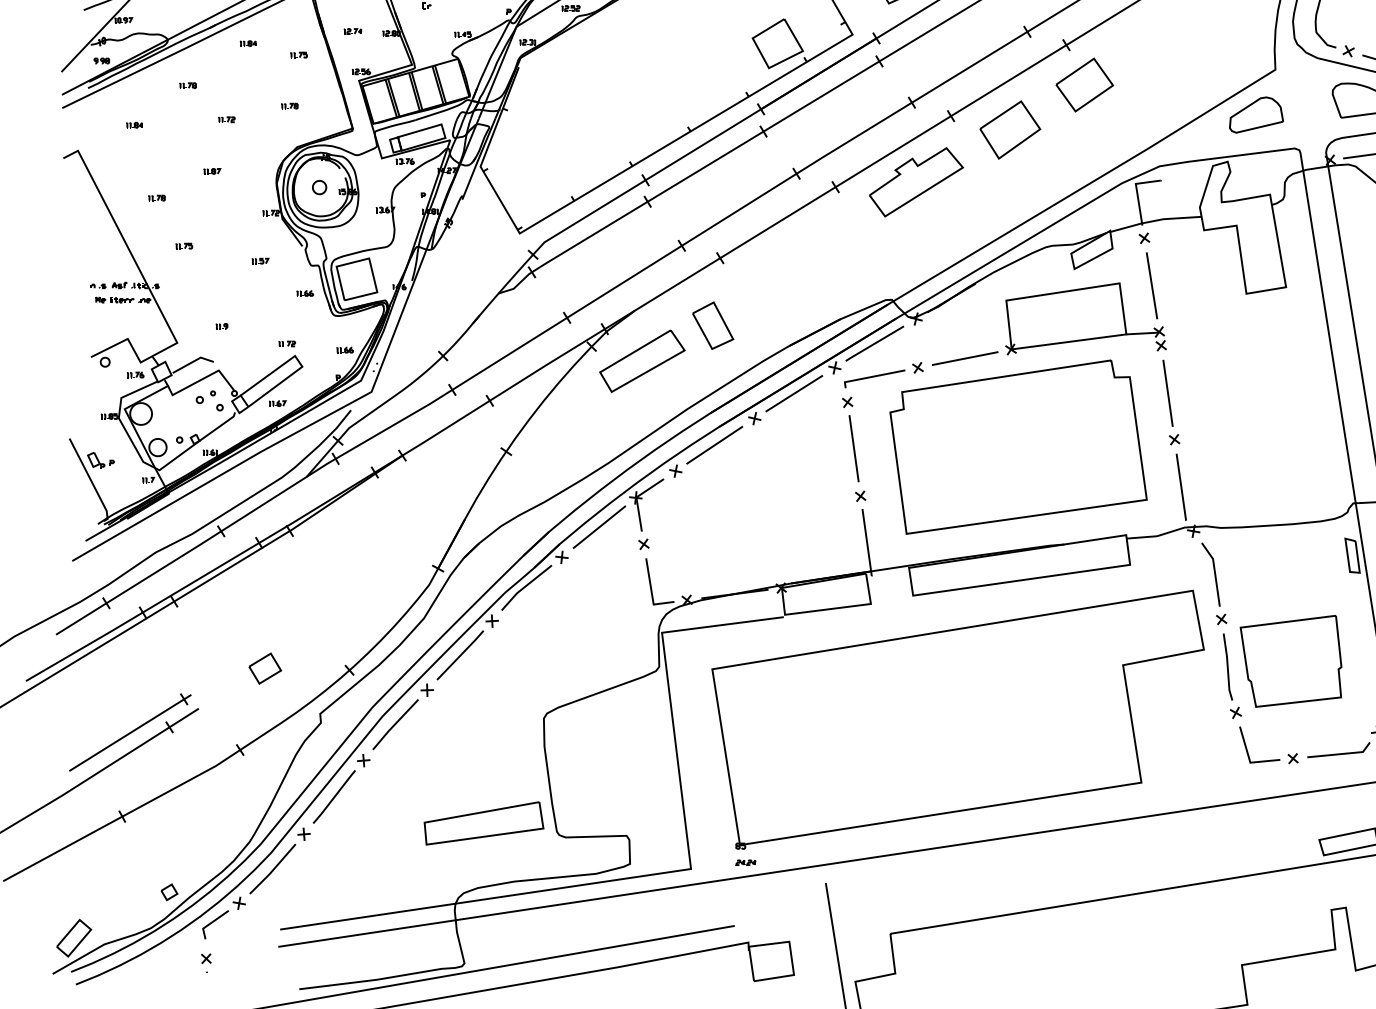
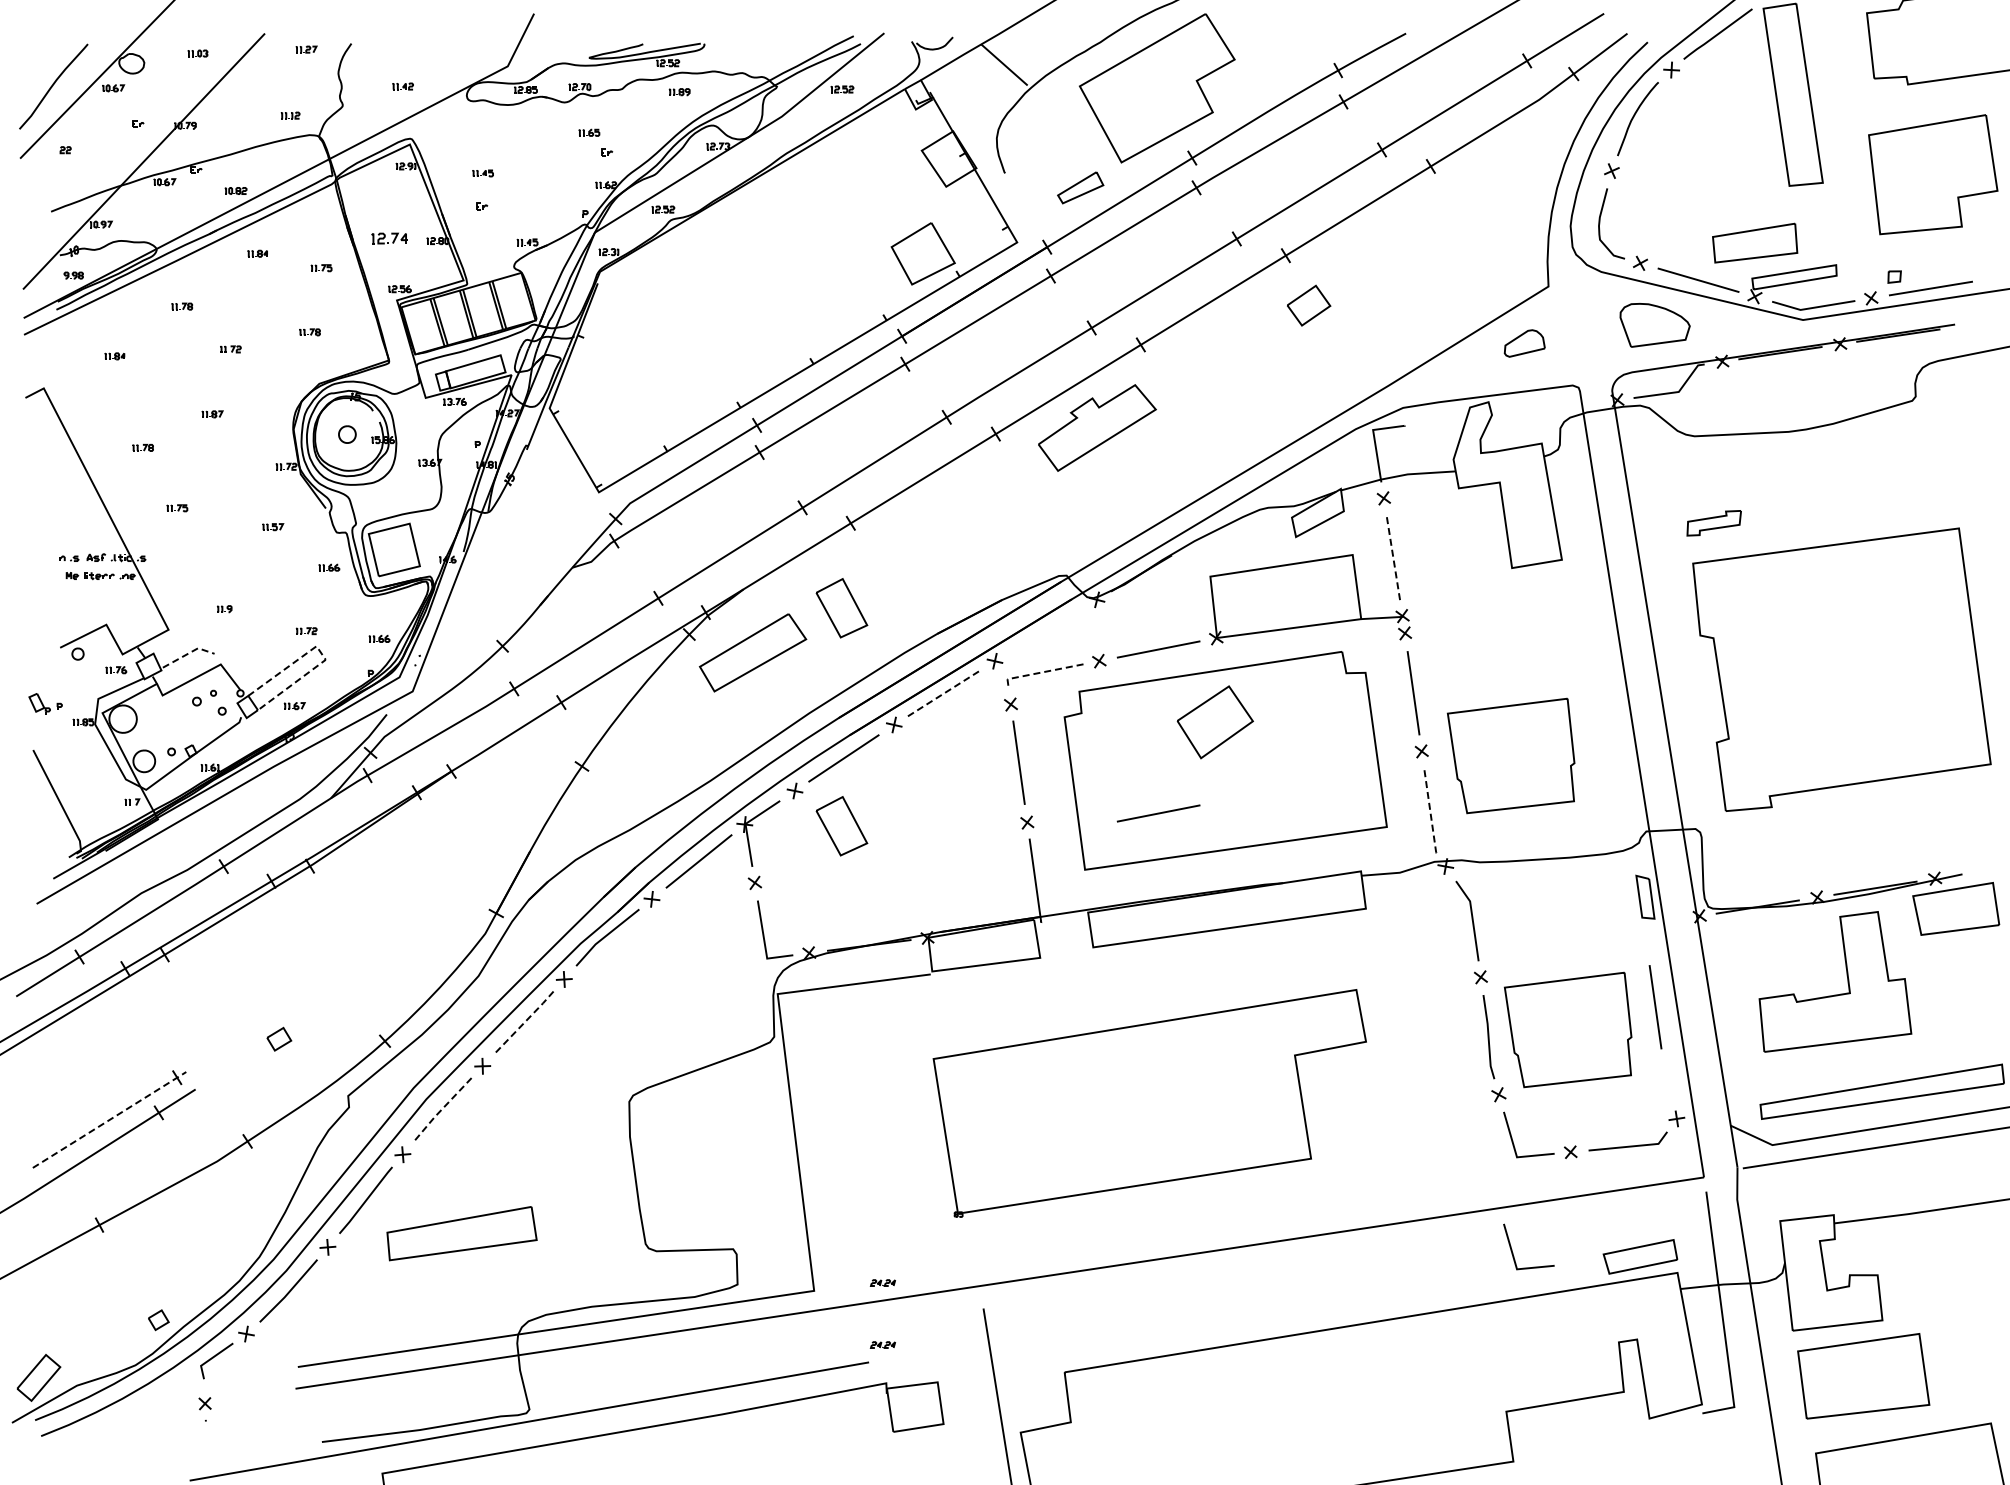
part: (352, 31) -> (388, 238), size x1.6
part: (1084, 84) -> (1308, 305), size x0.6
part: (1256, 115) -> (1524, 343), size x0.6
part: (1009, 130) -> (1214, 722), moved
line: (1152, 286) -> (1393, 558), solid -> dashed
line: (874, 343) -> (1044, 630), removed
line: (193, 361) -> (188, 653), solid -> dashed
line: (298, 361) -> (321, 653), solid -> dashed
line: (871, 376) -> (1040, 672), solid -> dashed
line: (793, 393) -> (943, 693), solid -> dashed
part: (1245, 442) -> (1510, 755), added
part: (100, 460) -> (45, 703), moved
line: (1181, 487) -> (1430, 811), solid -> dashed
line: (965, 489) -> (1158, 813), added
part: (712, 499) -> (841, 826), added
line: (1360, 643) -> (1655, 1007), added
line: (460, 655) -> (524, 1022), solid -> dashed
part: (265, 668) -> (279, 1039), size x0.6
part: (957, 719) -> (1149, 1103), size x0.7
line: (394, 724) -> (441, 1109), solid -> dashed
line: (131, 732) -> (110, 1119), solid -> dashed
part: (483, 823) -> (461, 1233), moved
line: (1247, 838) -> (1513, 1252), added
part: (745, 911) -> (882, 1344), added

